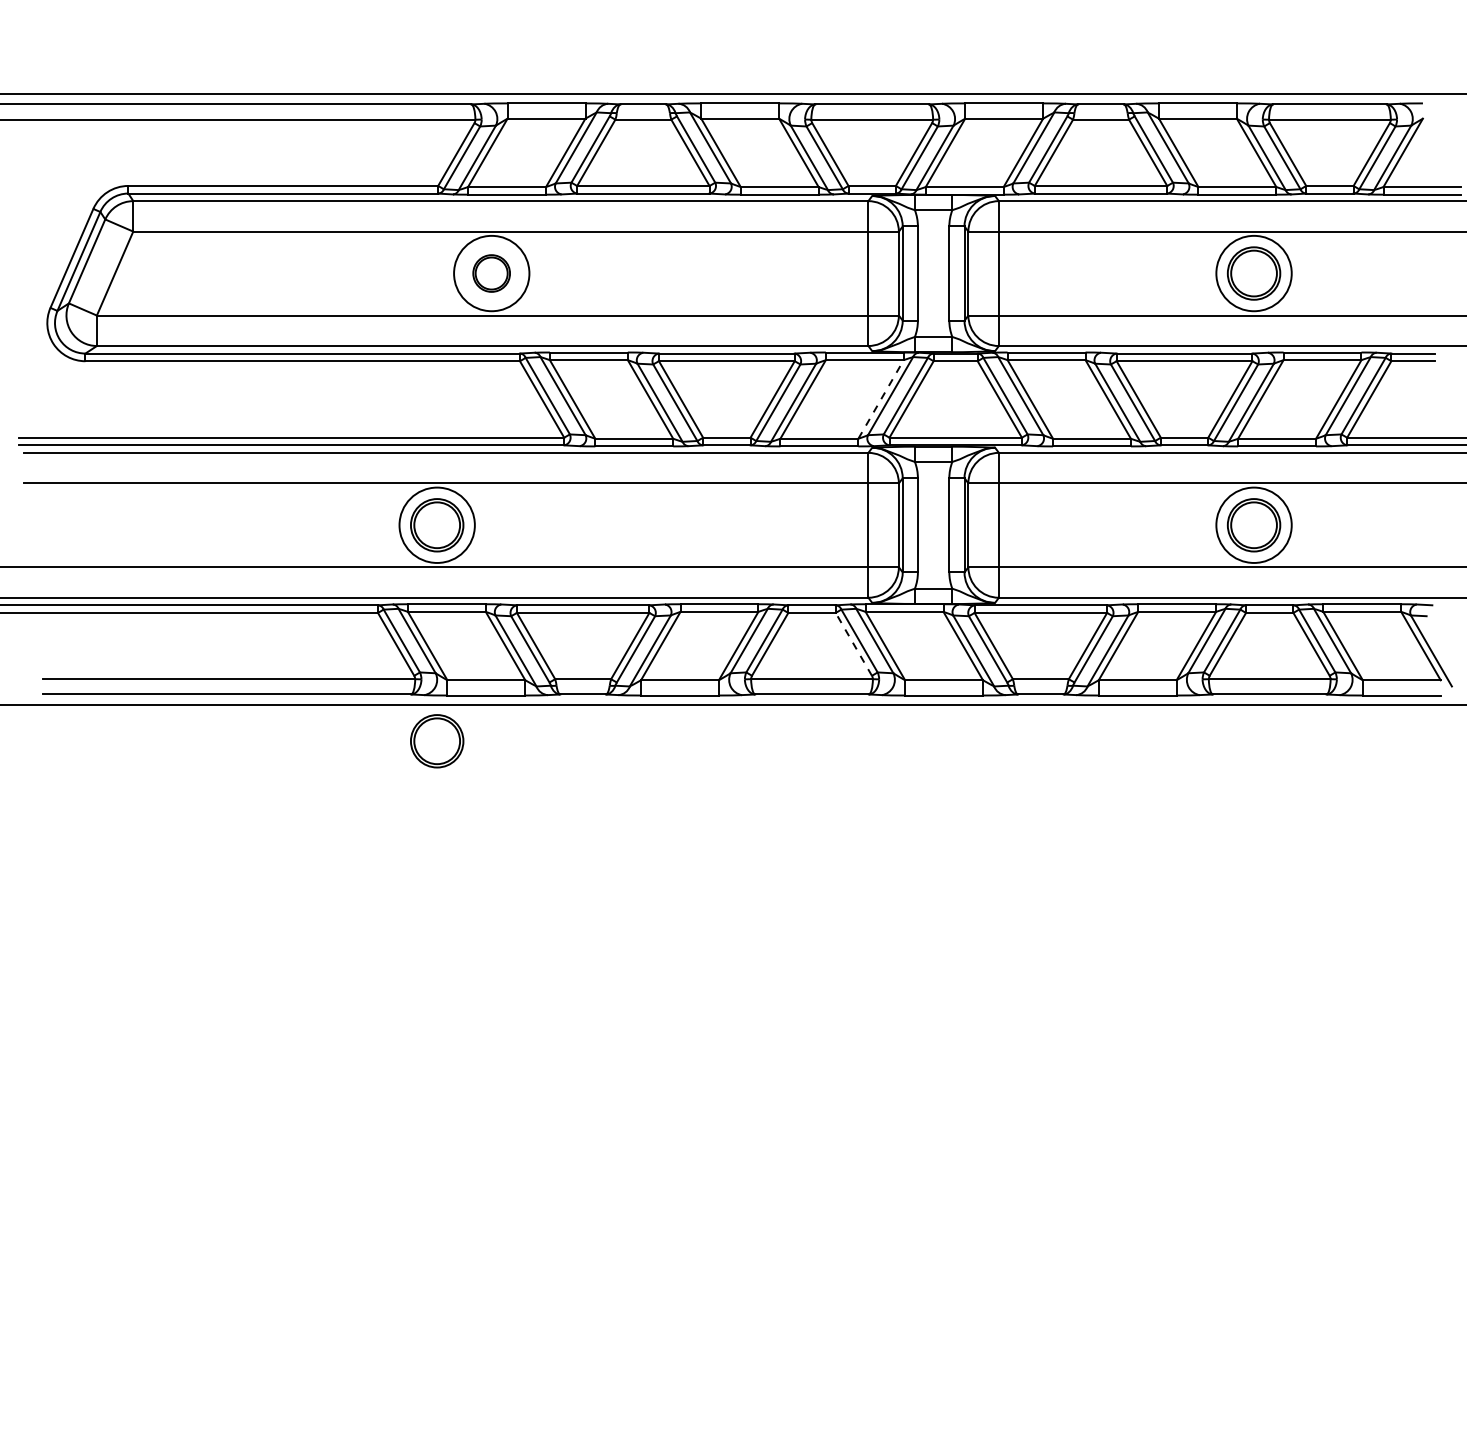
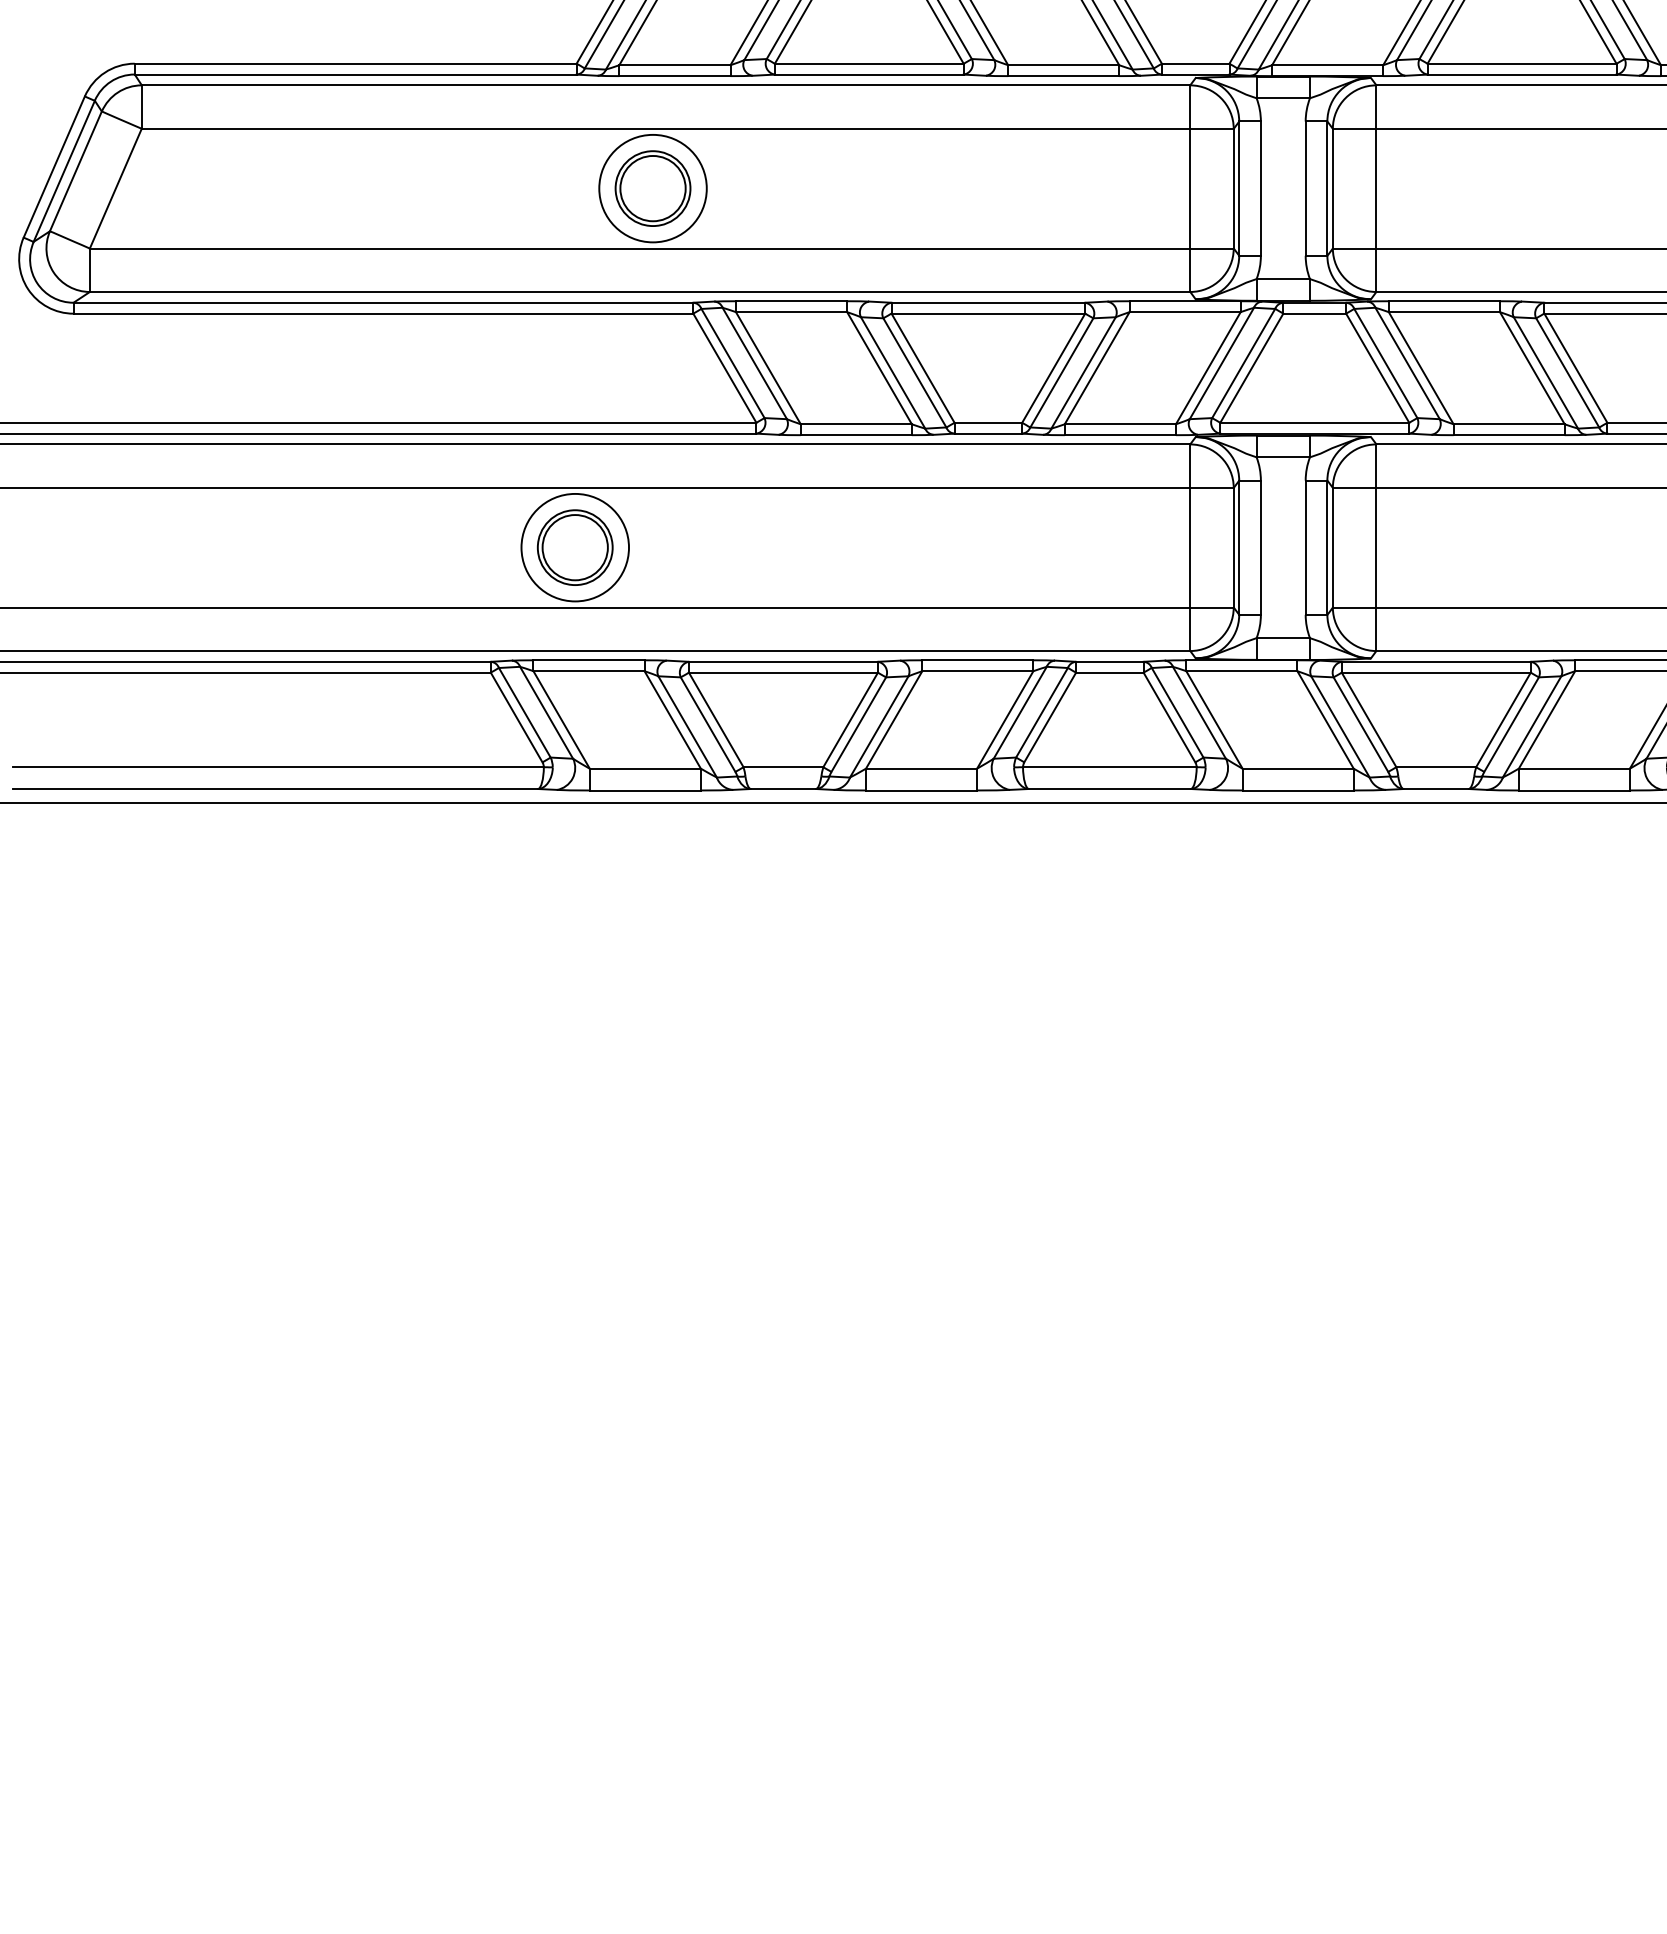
part: (491, 273) -> (652, 188), size x1.43
line: (881, 399) -> (1208, 368), dashed -> solid
line: (853, 643) -> (1169, 716), dashed -> solid
part: (437, 741) -> (575, 856), removed

